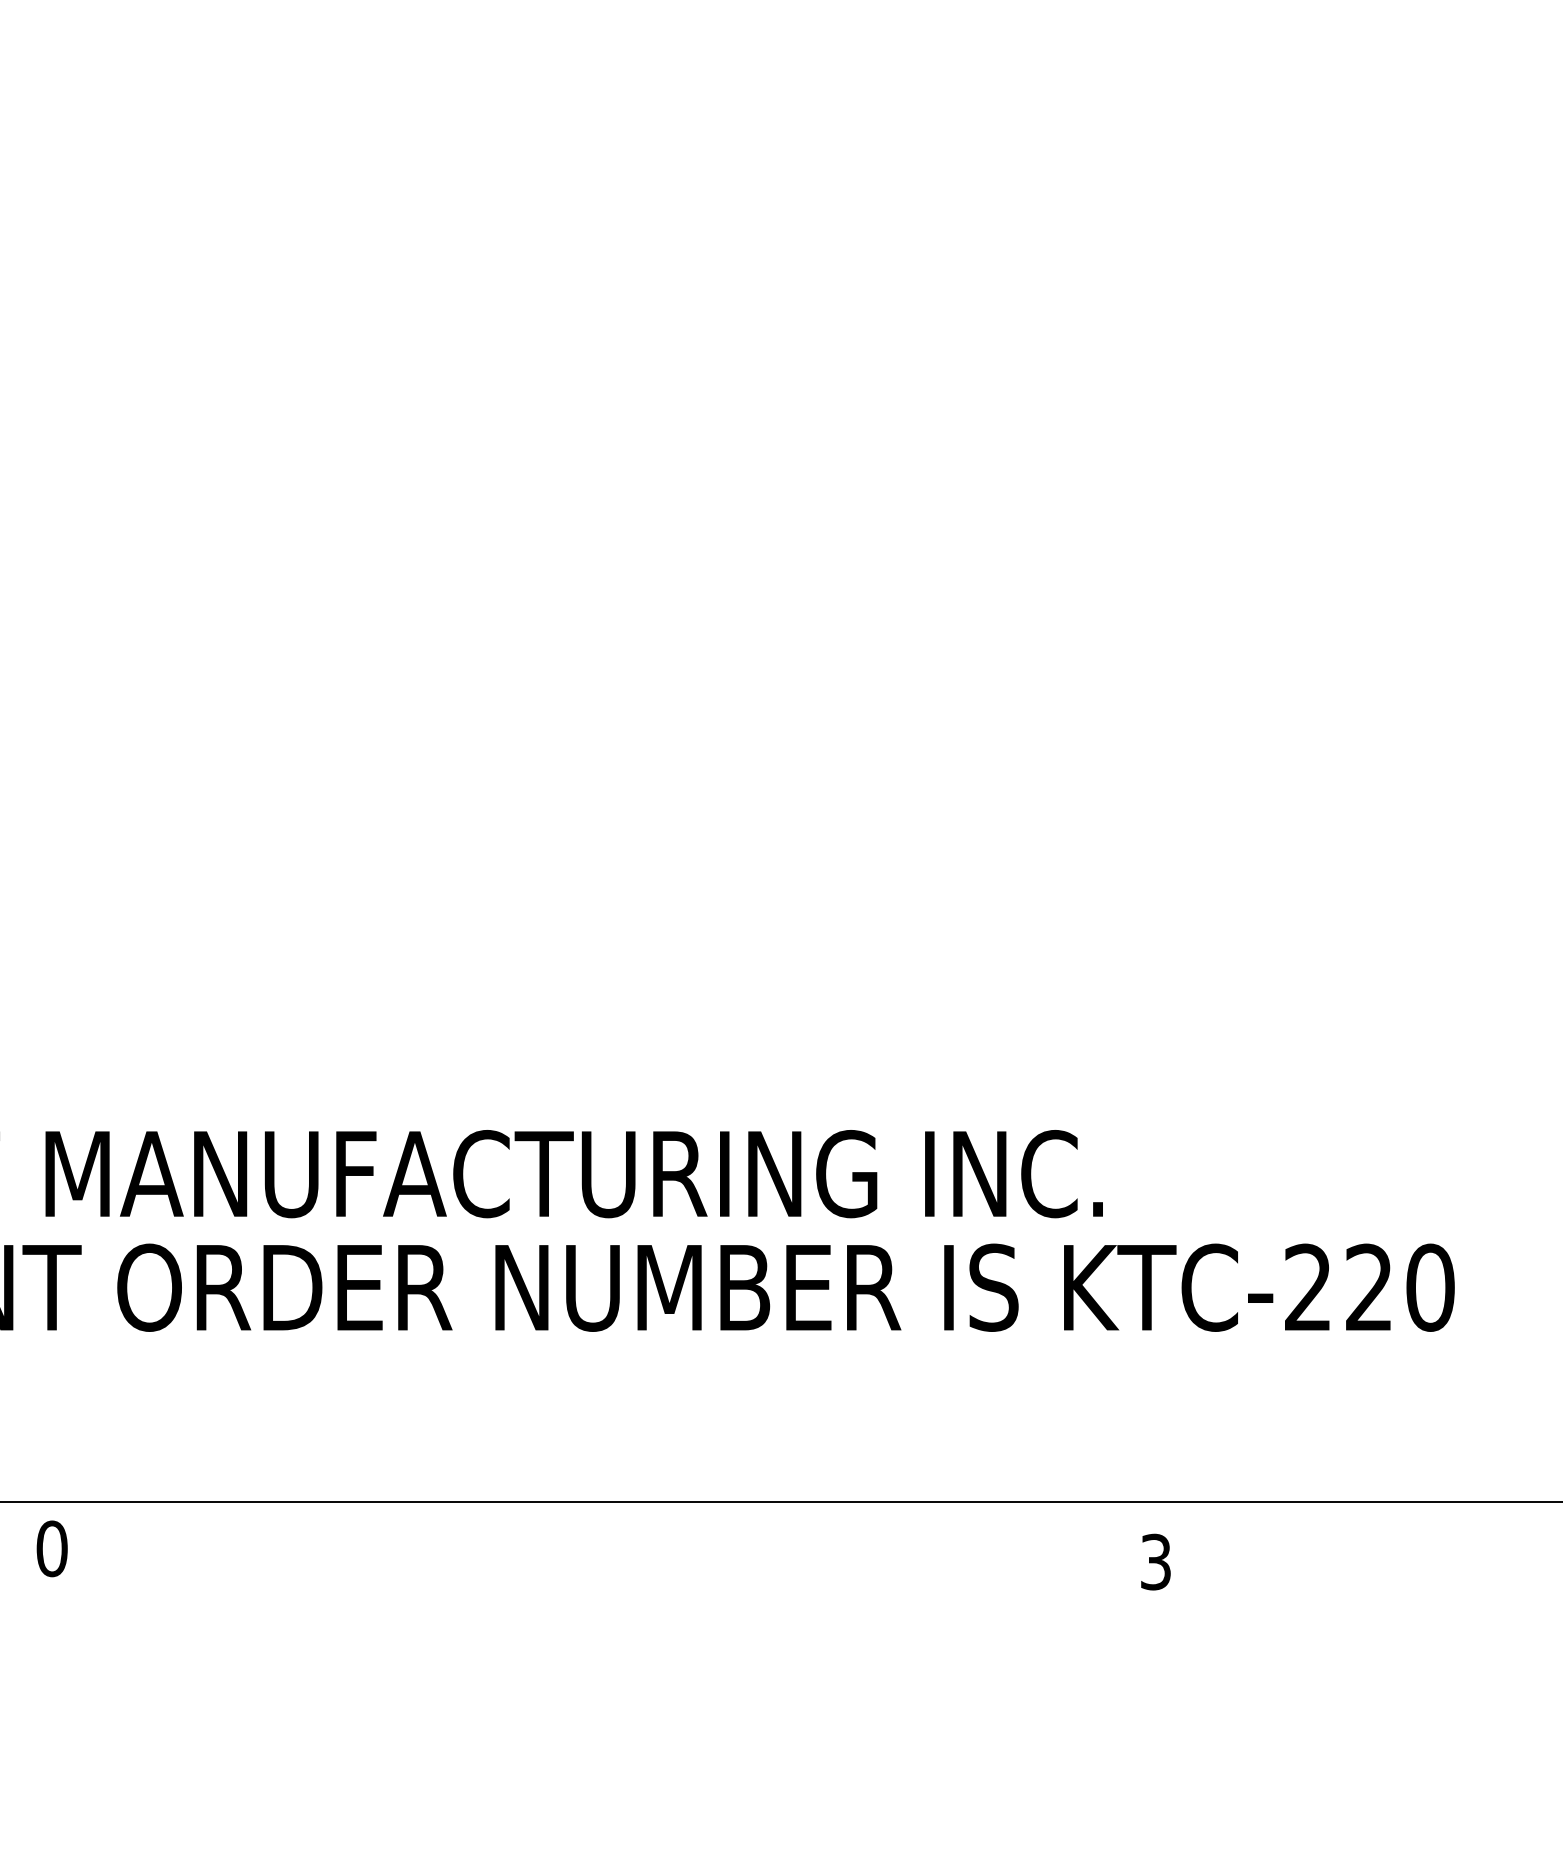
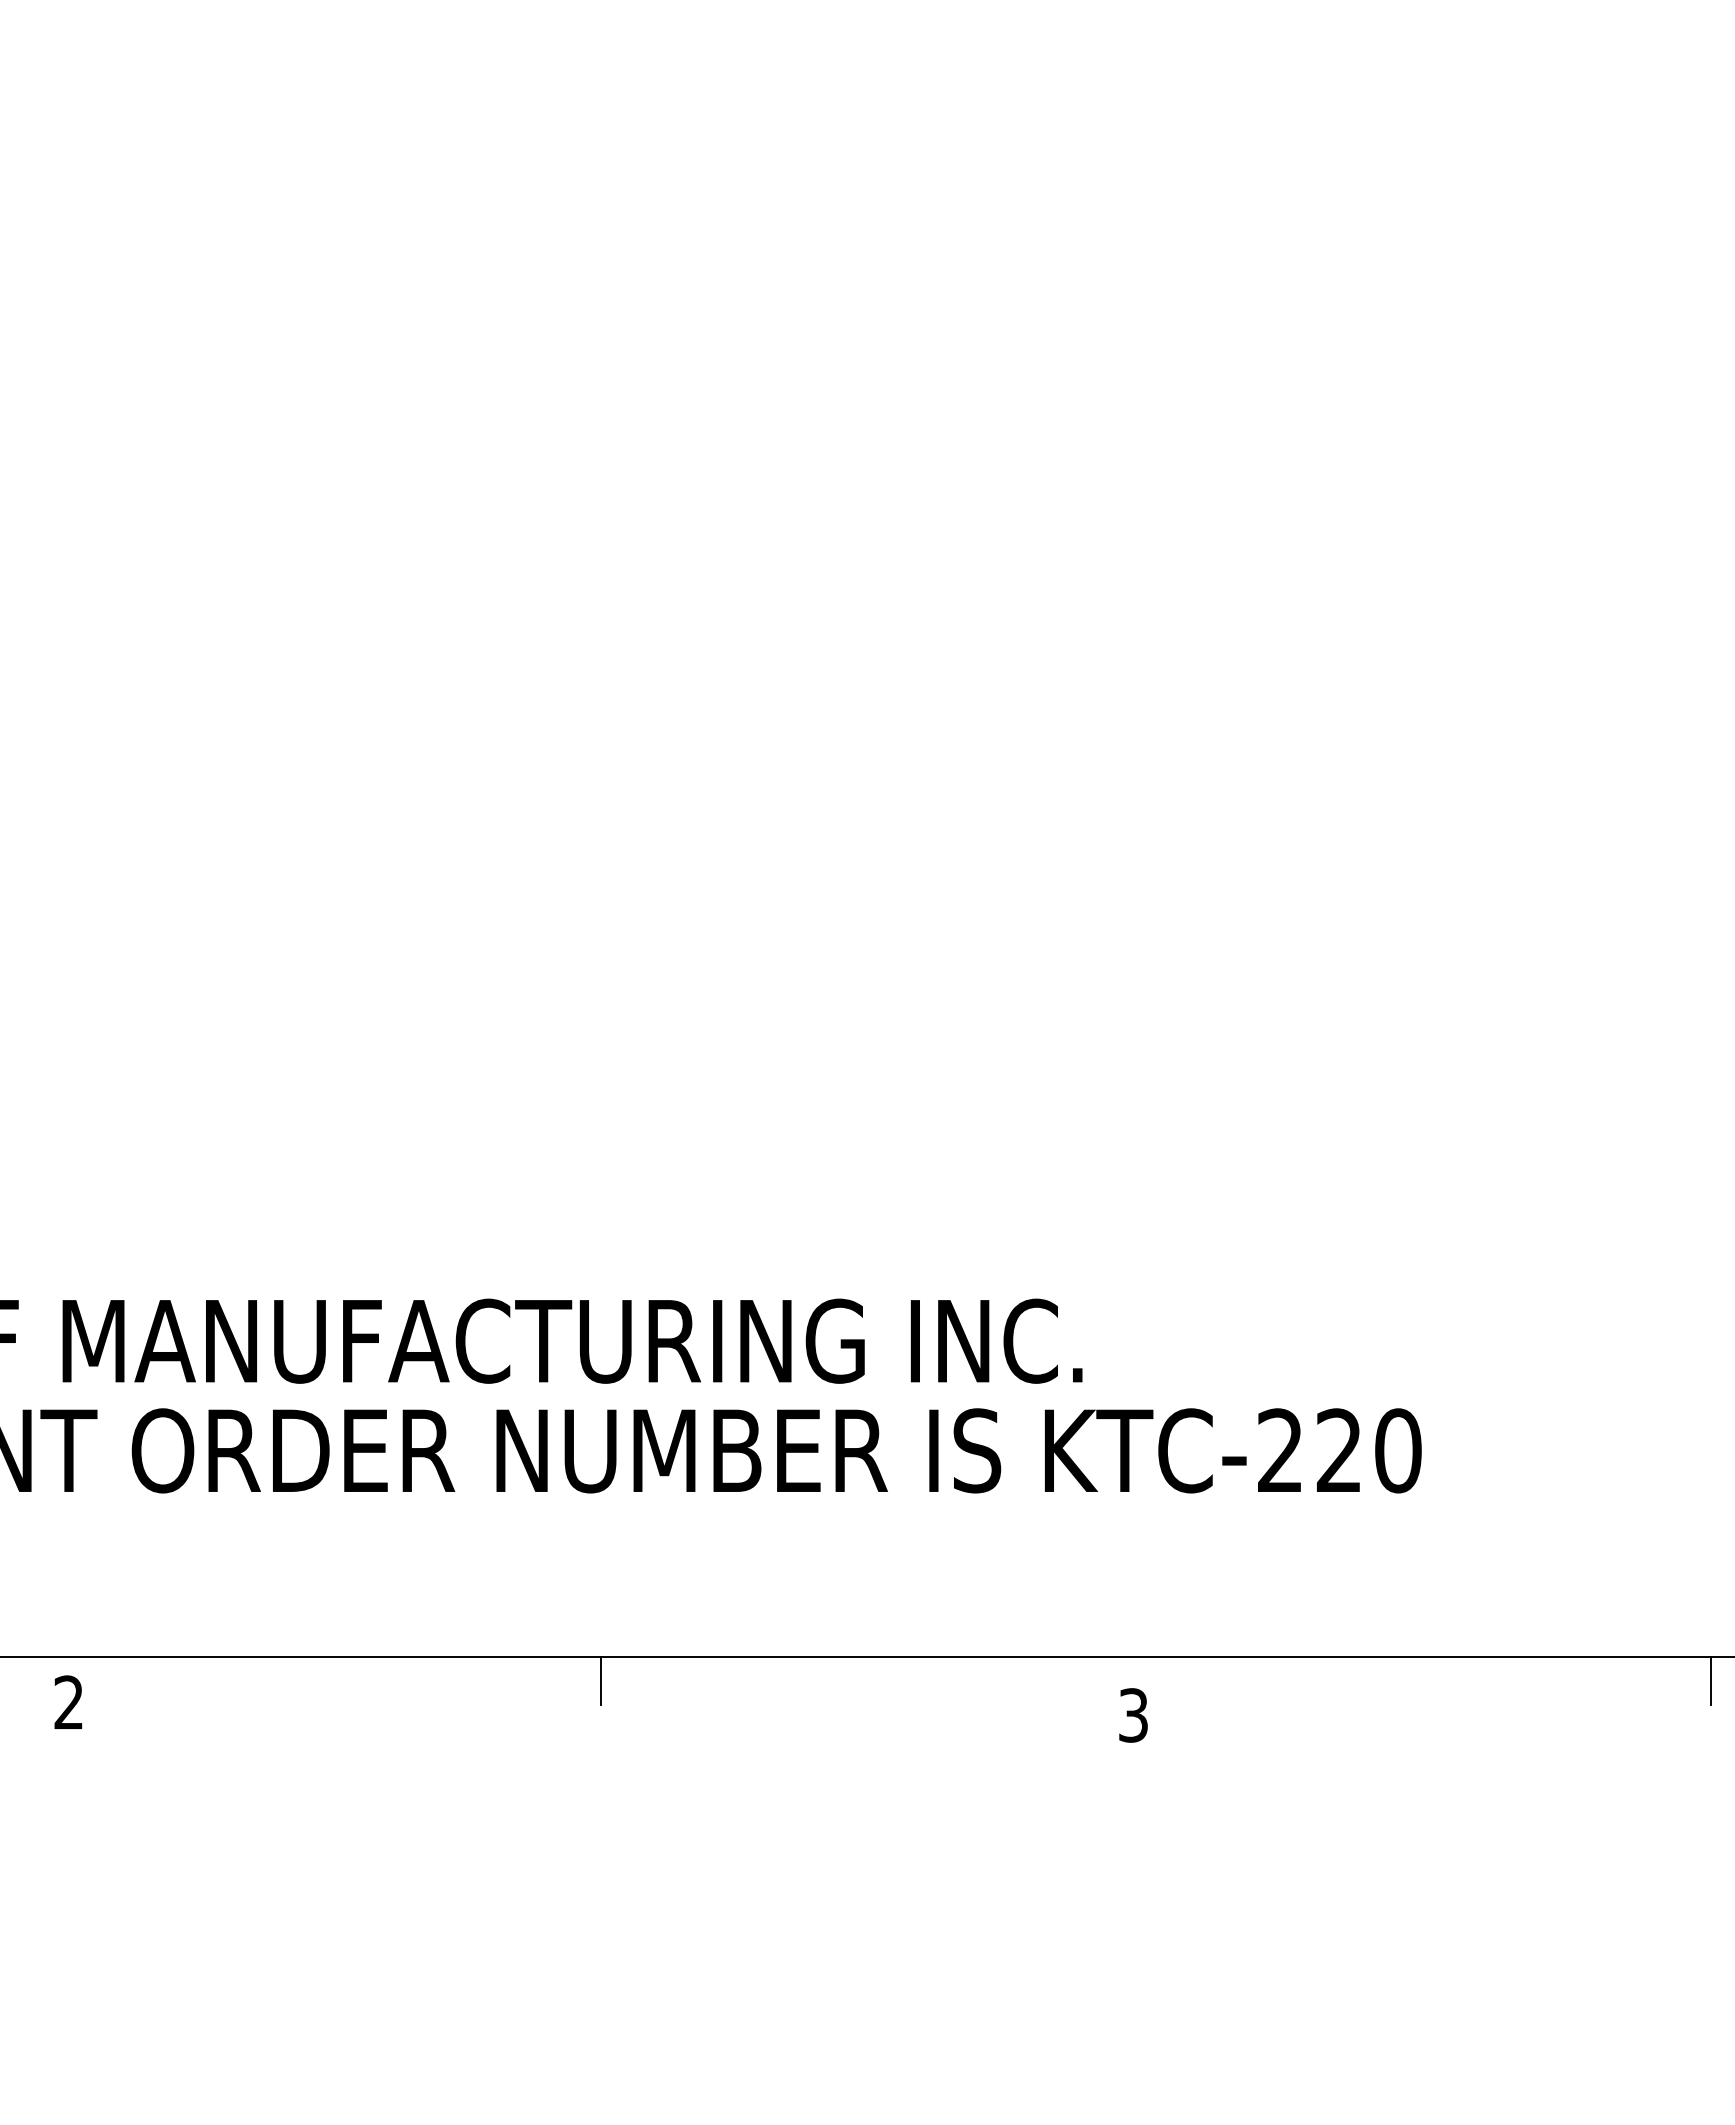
line: (603, 1526) -> (600, 1681), added
text: (52, 1548) -> (69, 1702), 0 -> 2

